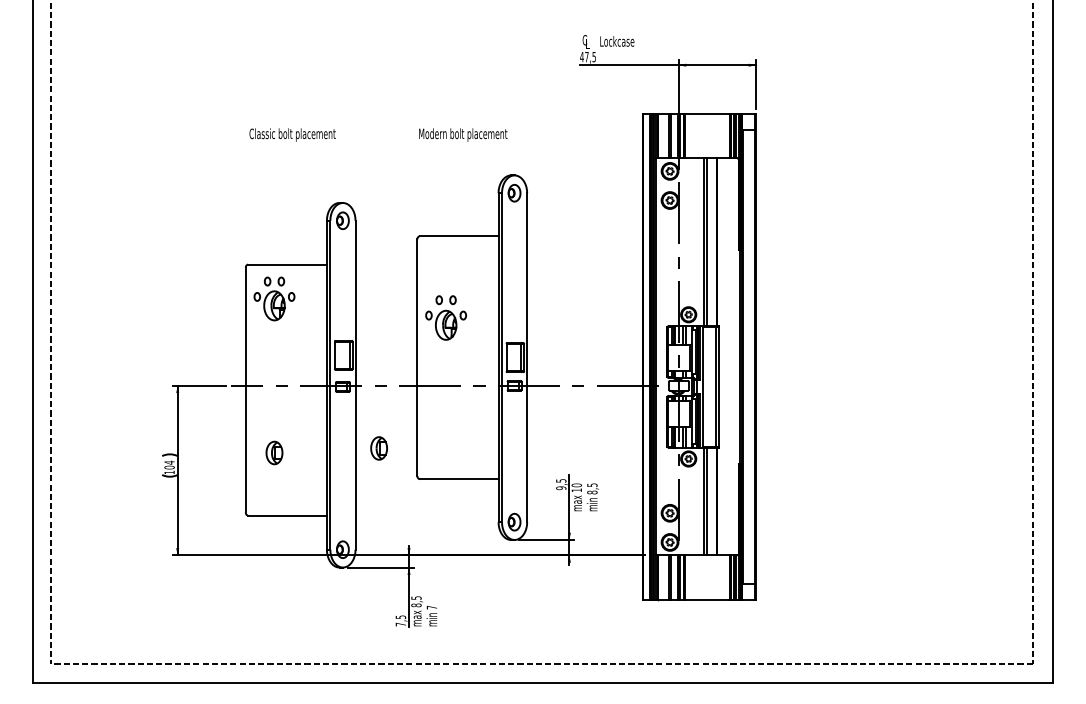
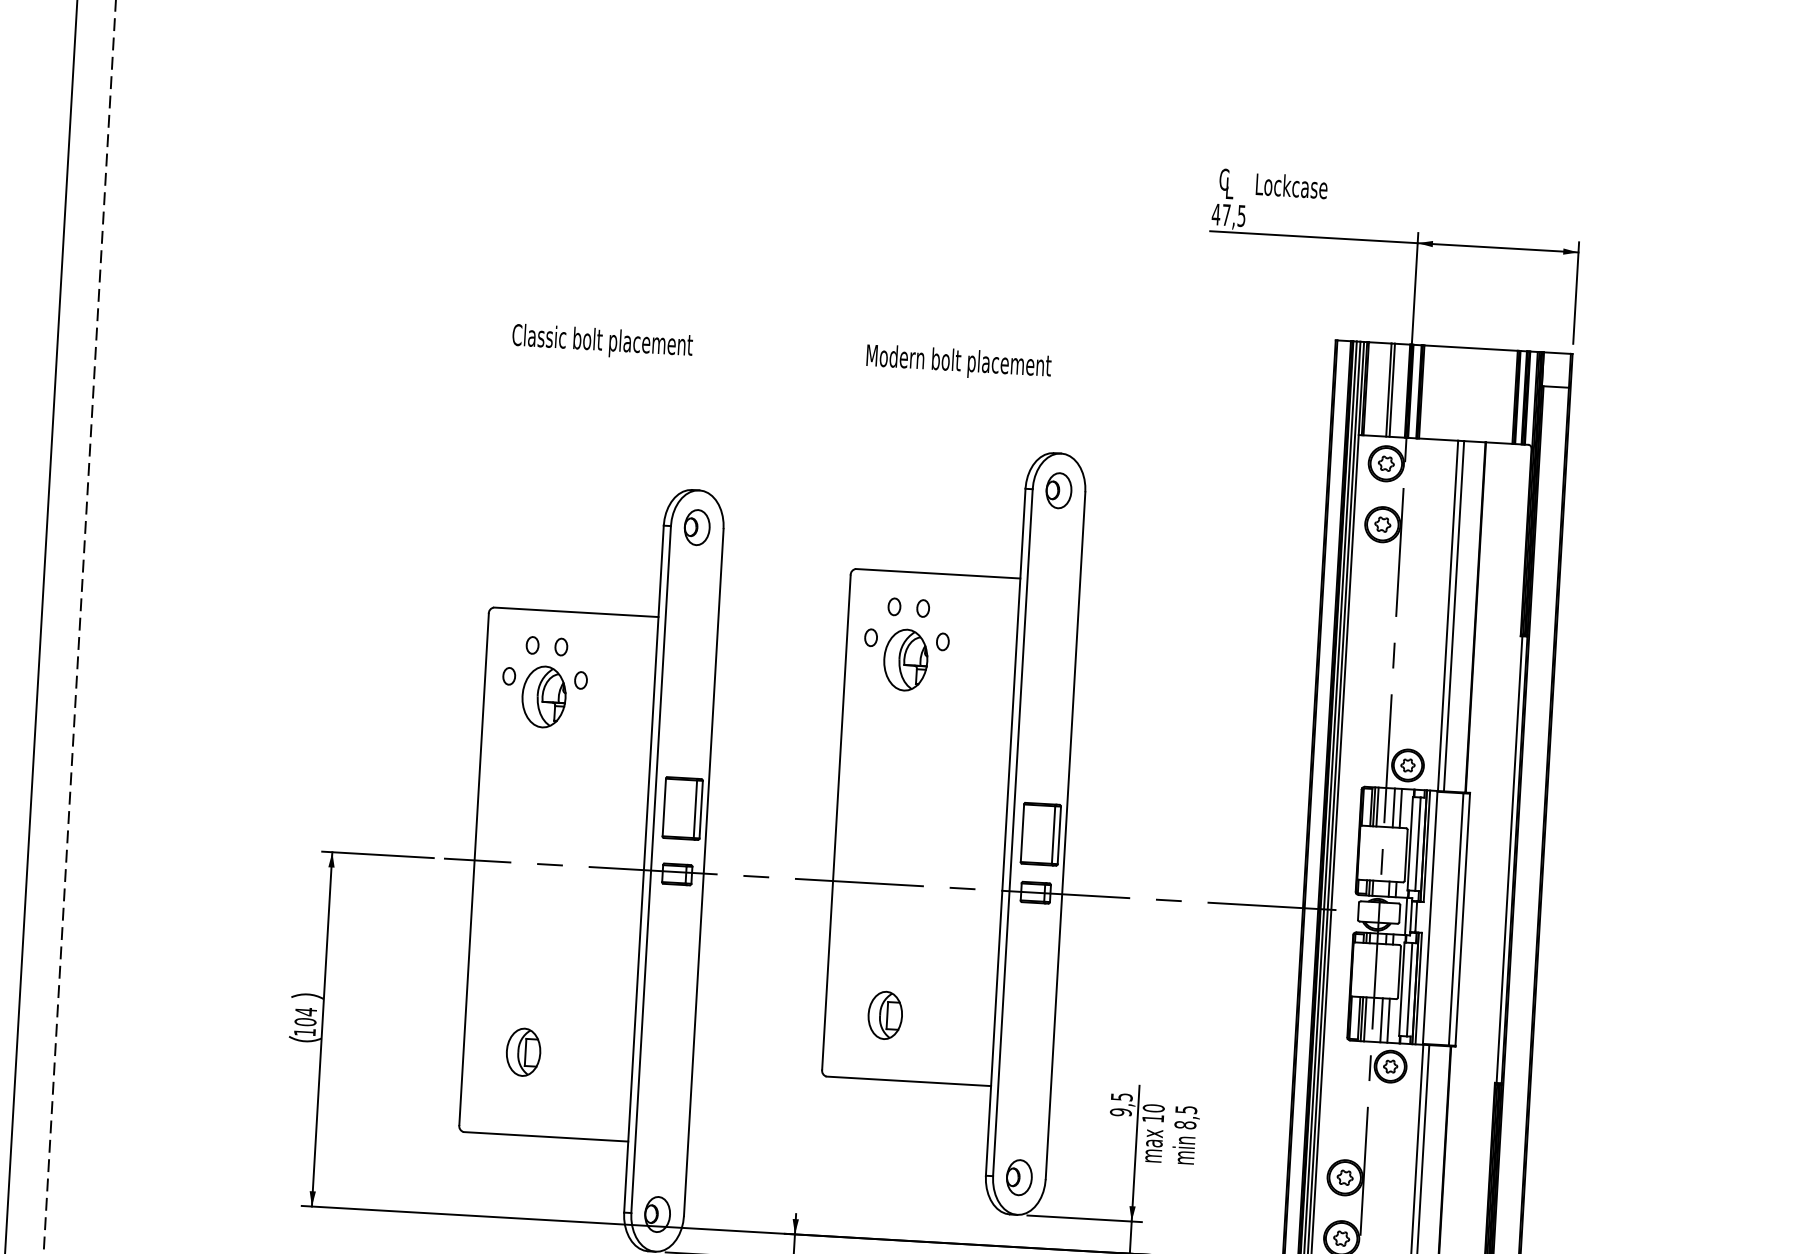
part: (445, 317) -> (905, 643), moved
part: (378, 448) -> (883, 1015), moved
part: (274, 452) -> (523, 1051), moved

